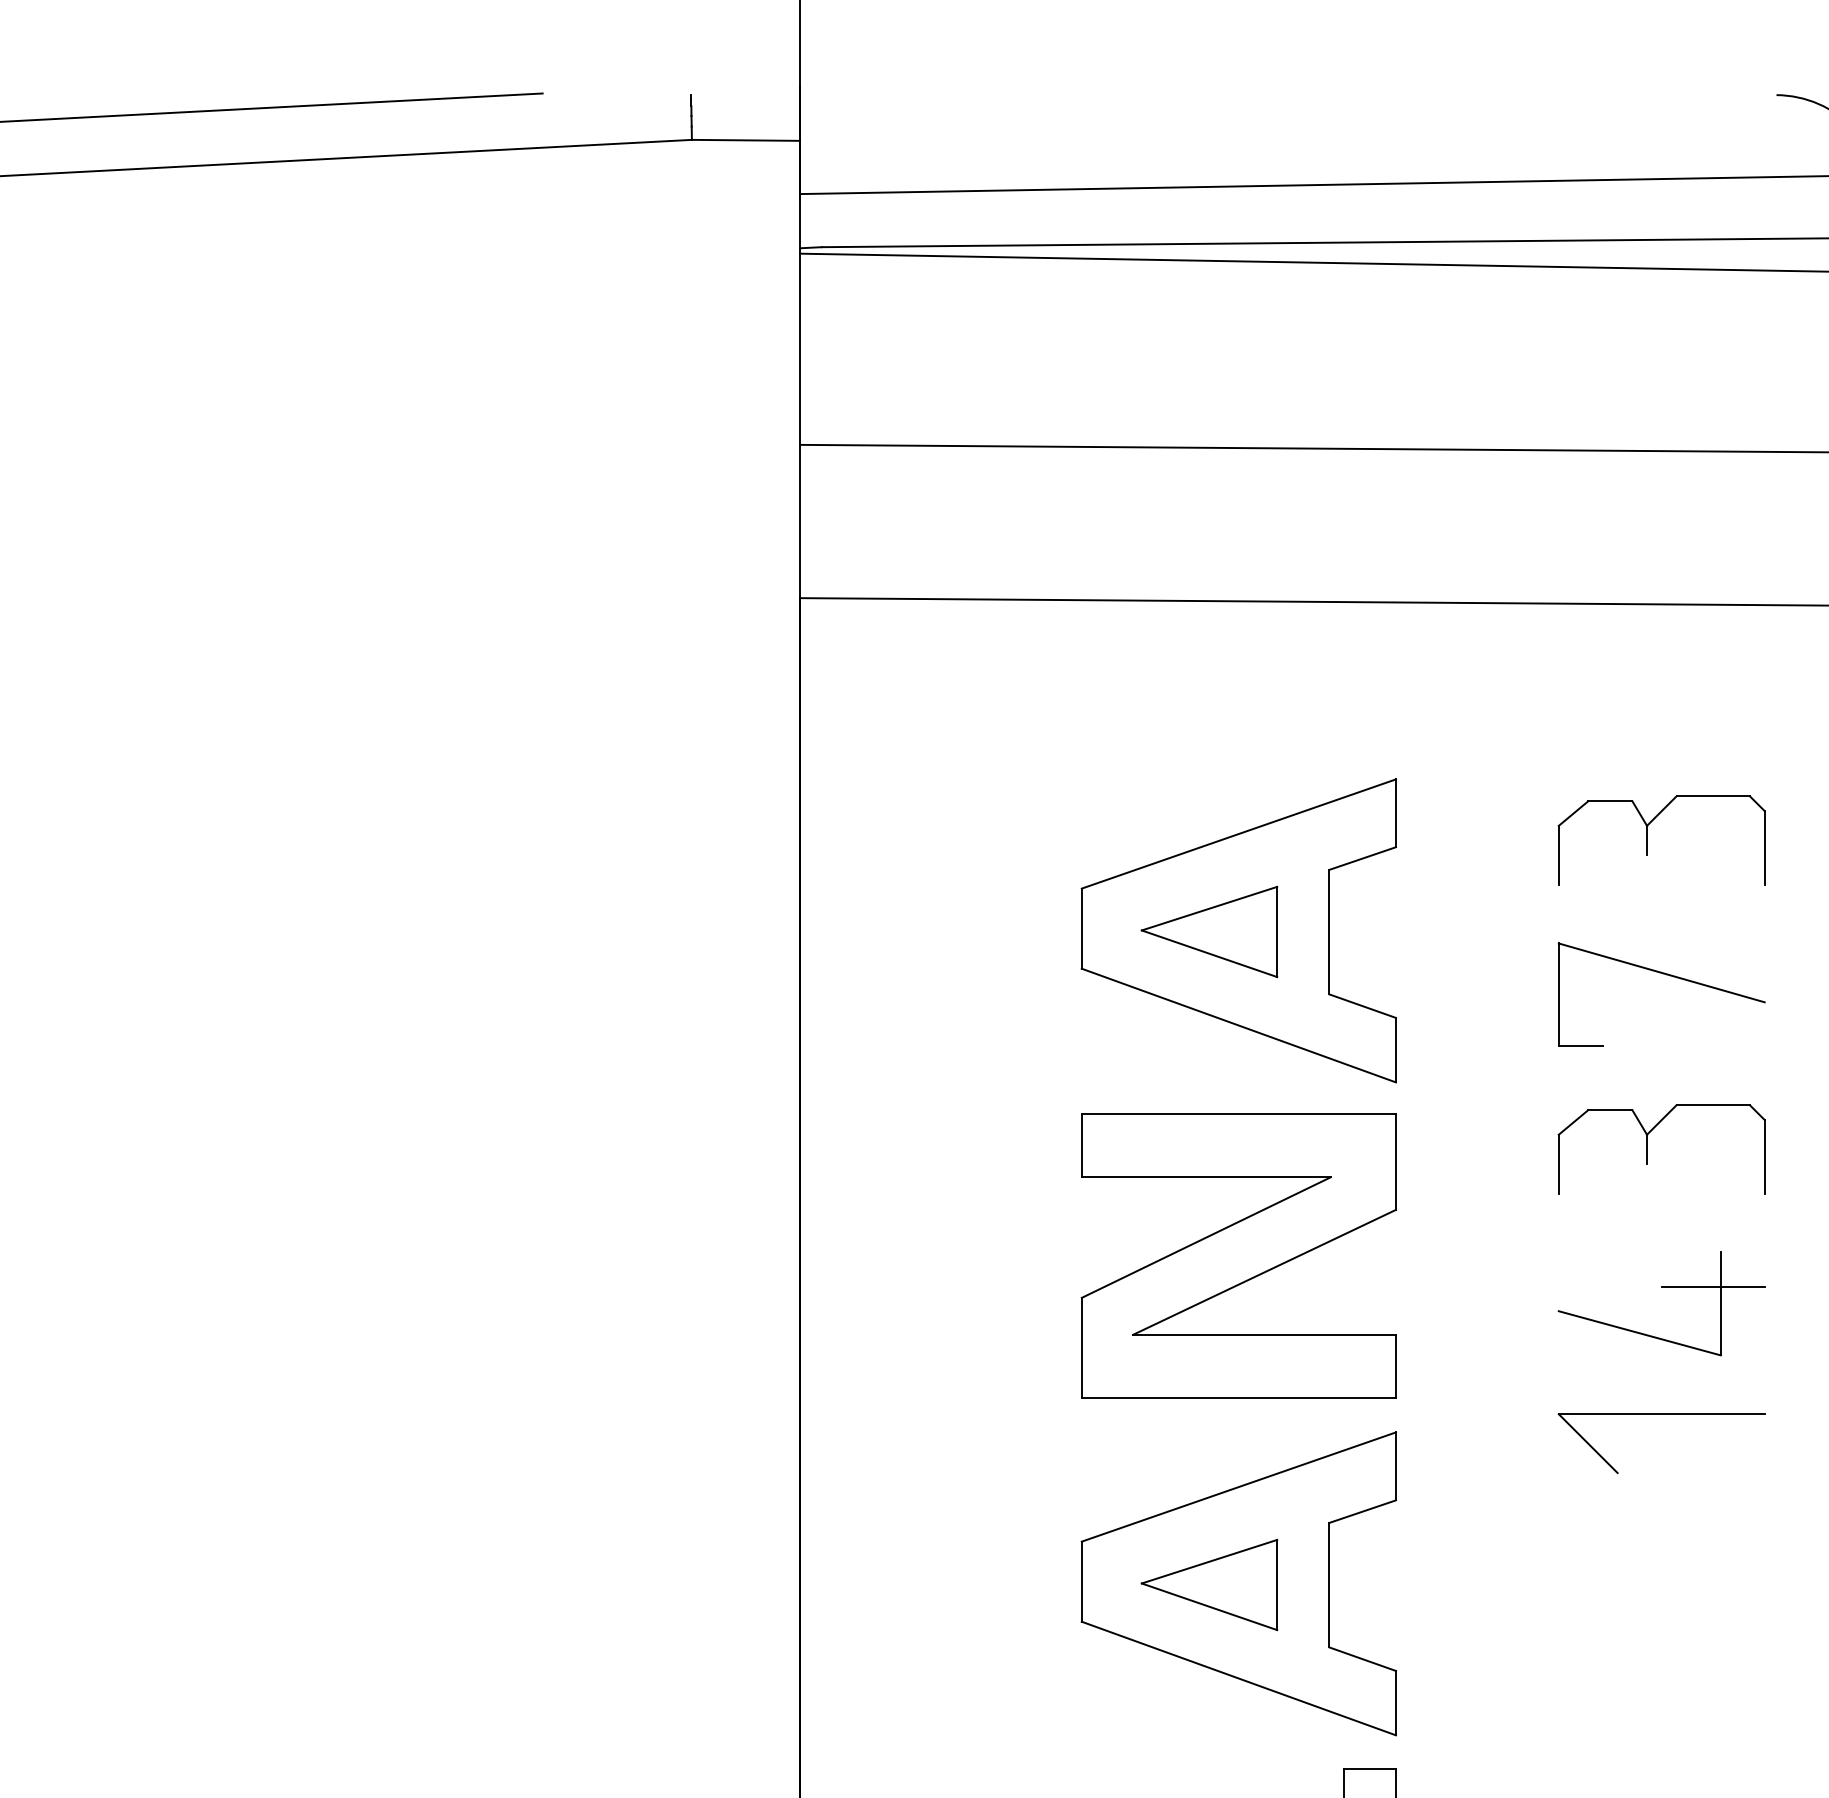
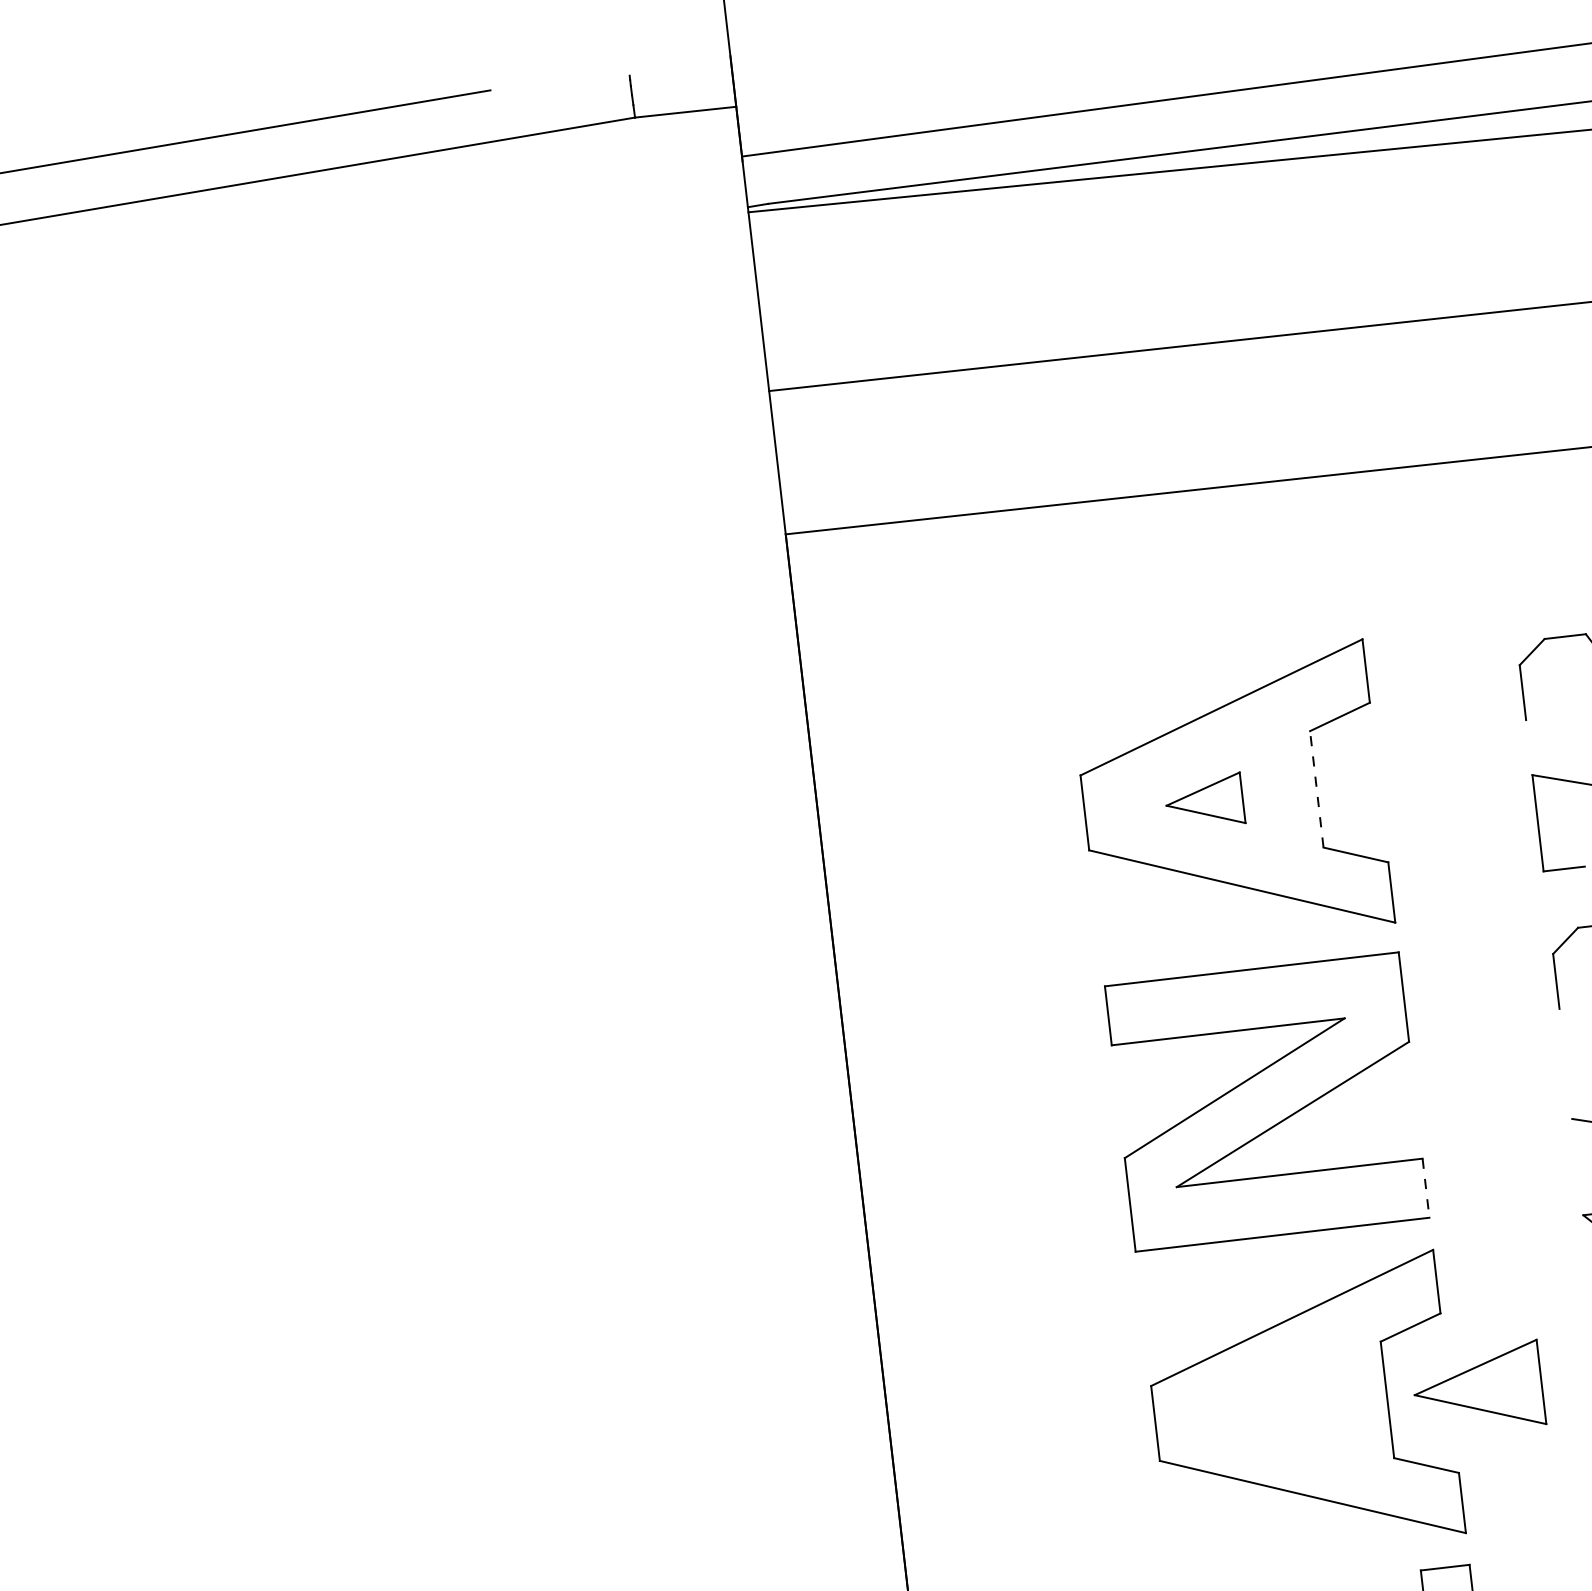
part: (1209, 931) -> (1204, 801), size x0.6
line: (1329, 931) -> (1316, 788), solid -> dashed
line: (1395, 1366) -> (1425, 1188), solid -> dashed
part: (1209, 1584) -> (1478, 1388), moved

